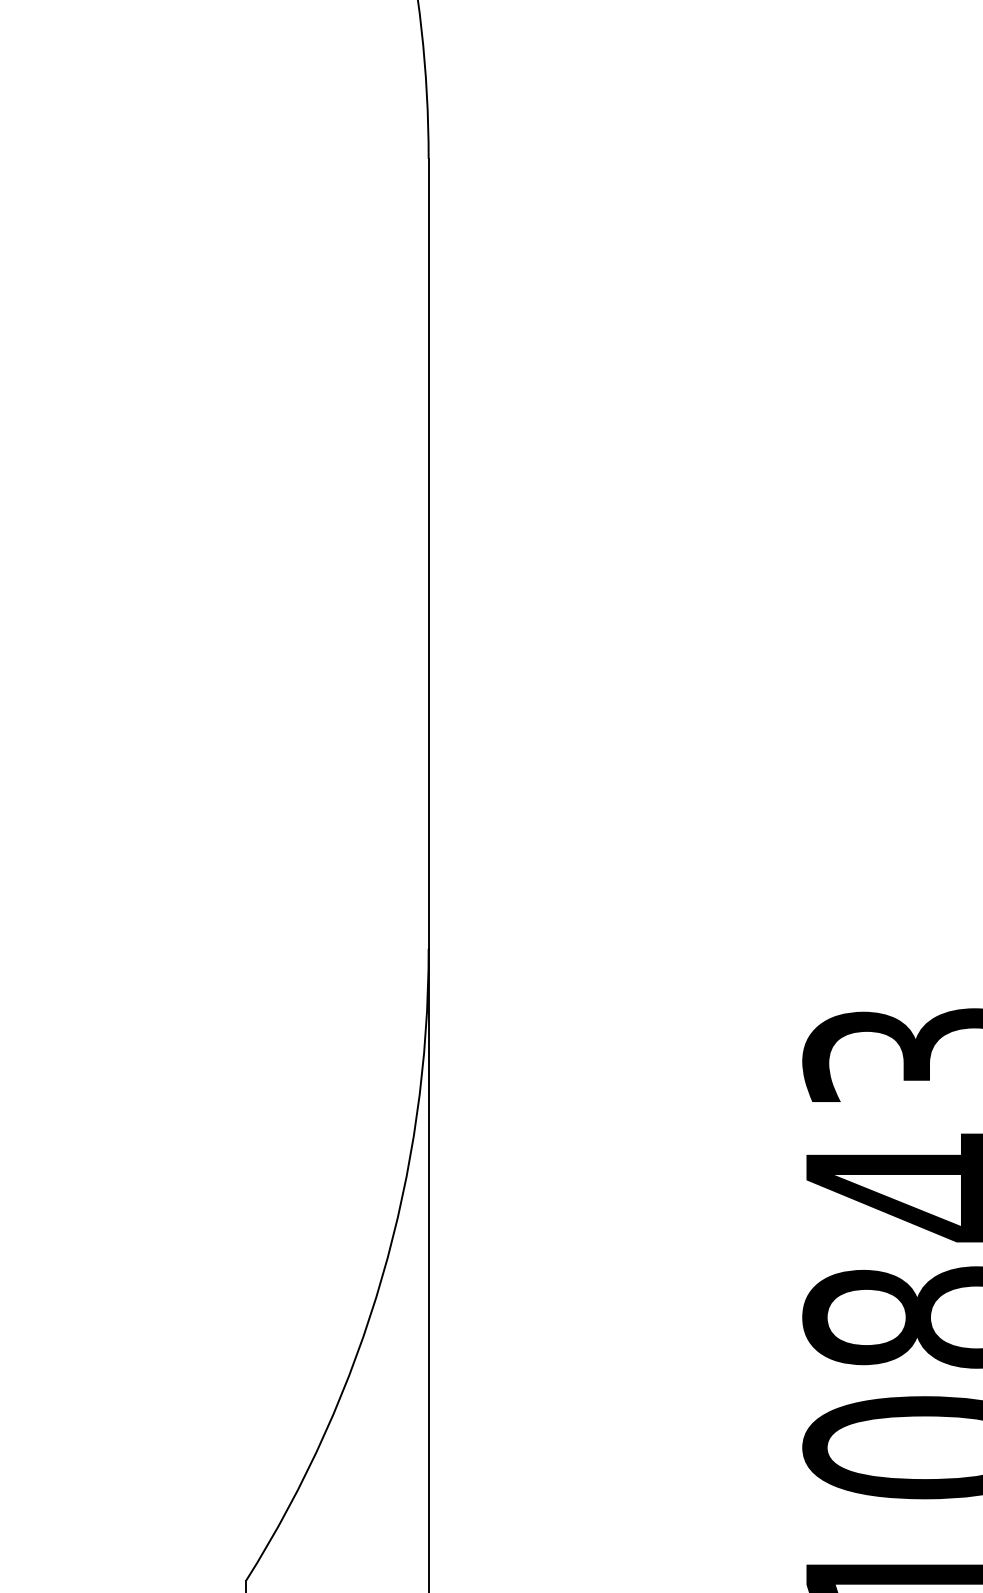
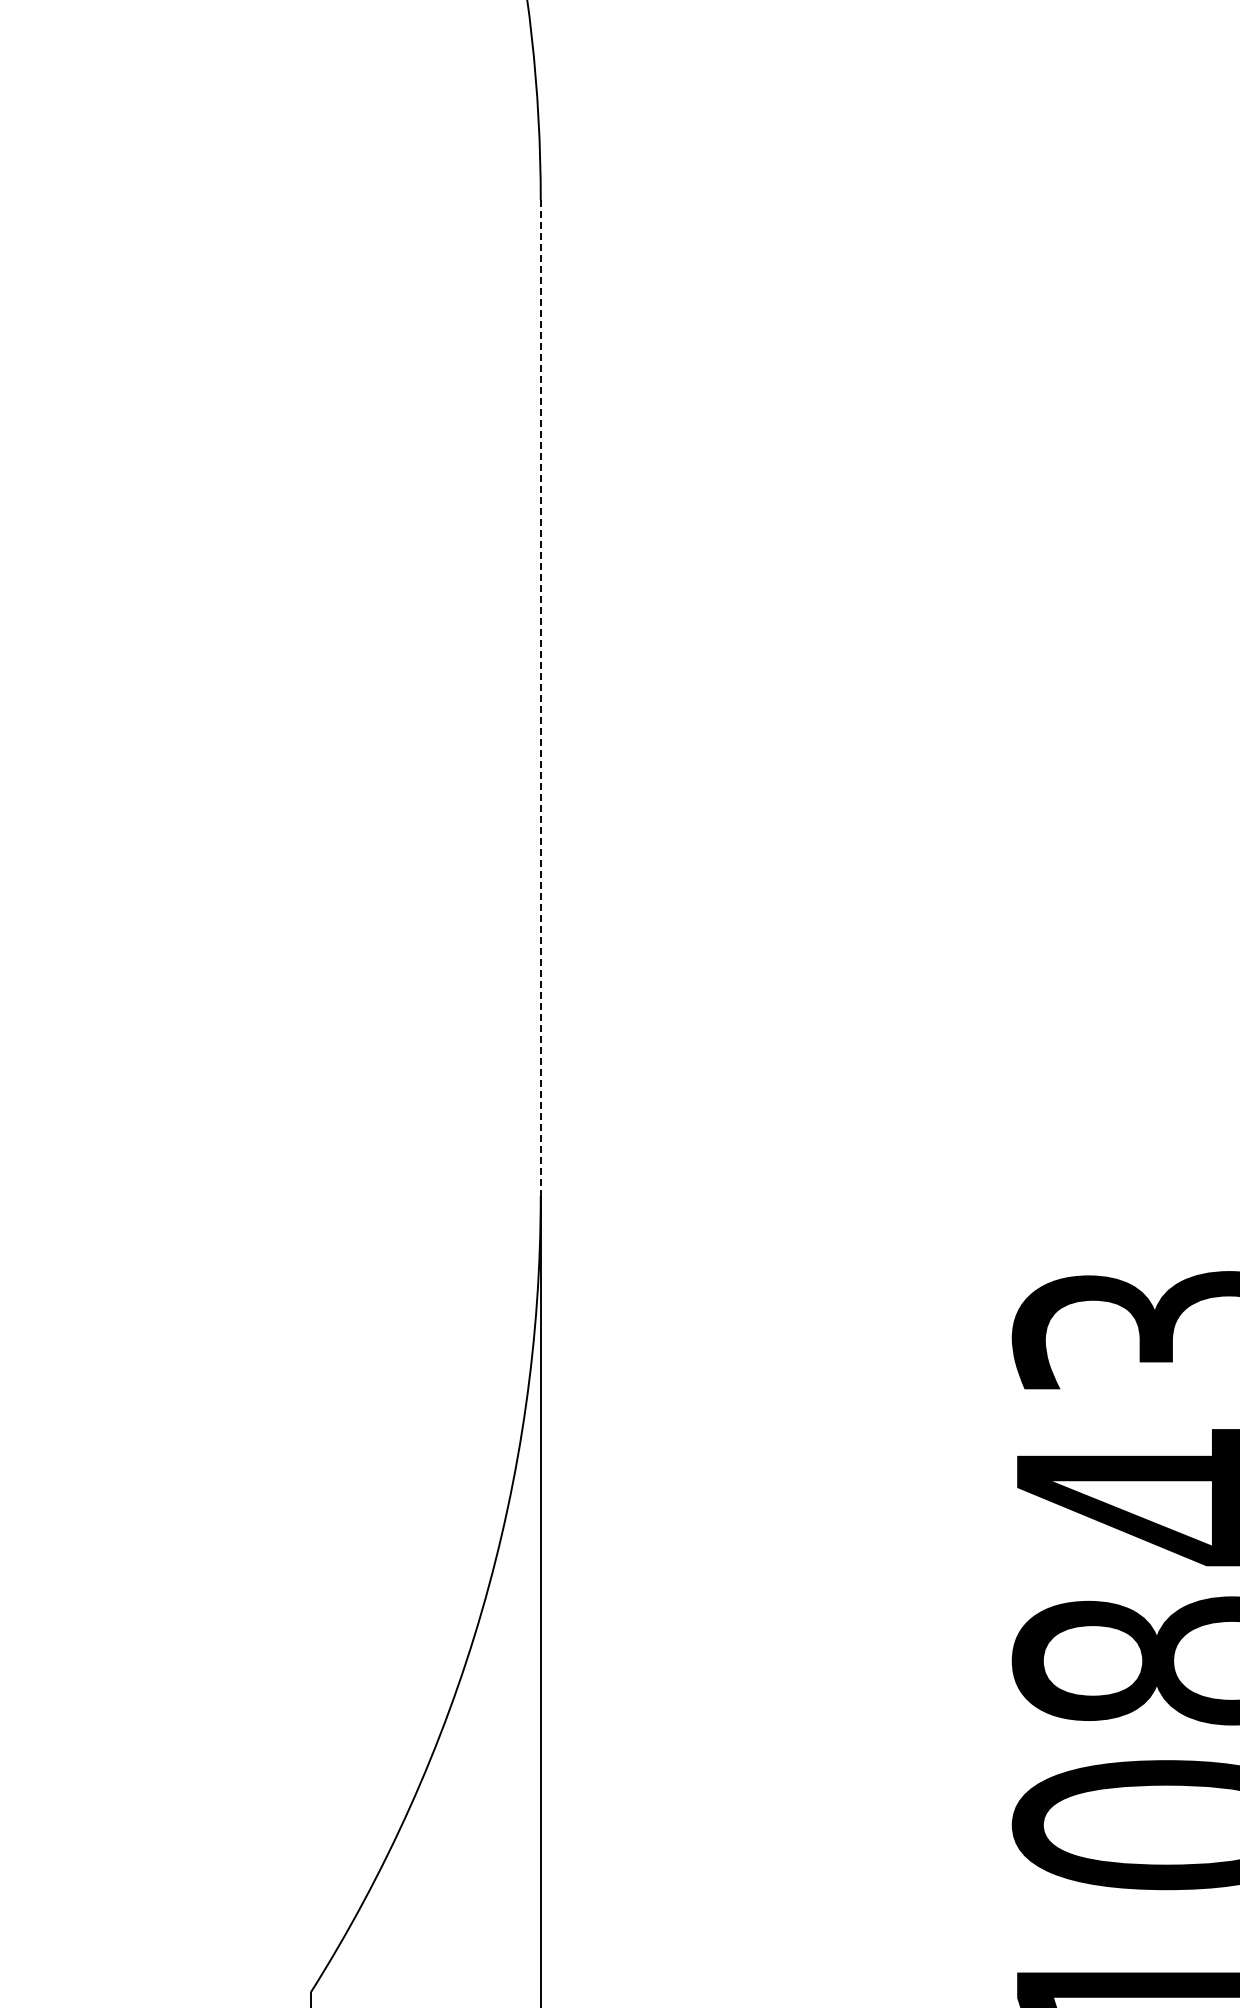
line: (428, 554) -> (540, 698), solid -> dashed

